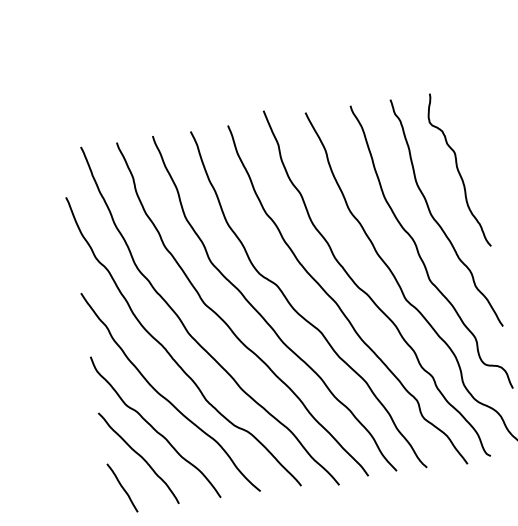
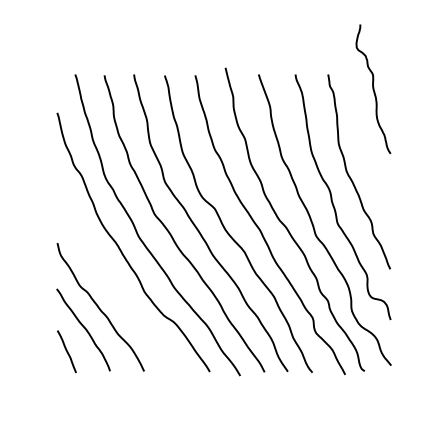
curve: (457, 169) -> (373, 88), moved
curve: (167, 398) -> (113, 285), removed

